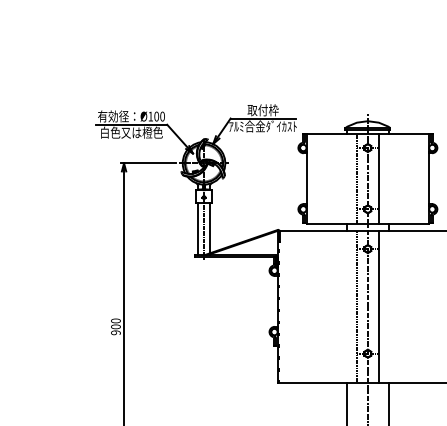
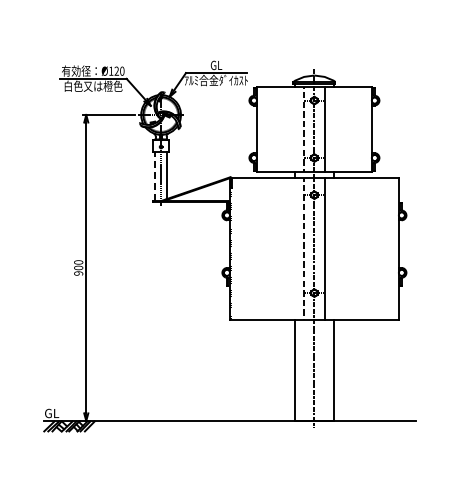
text: (262, 109) -> (215, 64), 取付枠 -> GL
text: (156, 115) -> (116, 70), Ø100 -> Ø120
line: (198, 229) -> (155, 176), solid -> dashed

